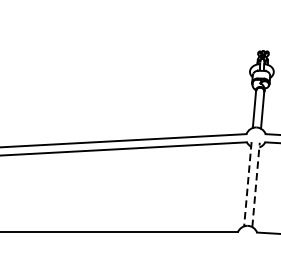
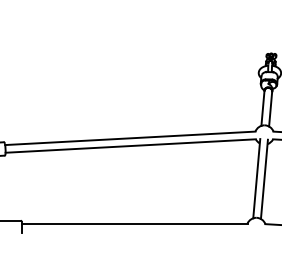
line: (247, 184) -> (256, 178), dashed -> solid
line: (256, 185) -> (264, 179), dashed -> solid

